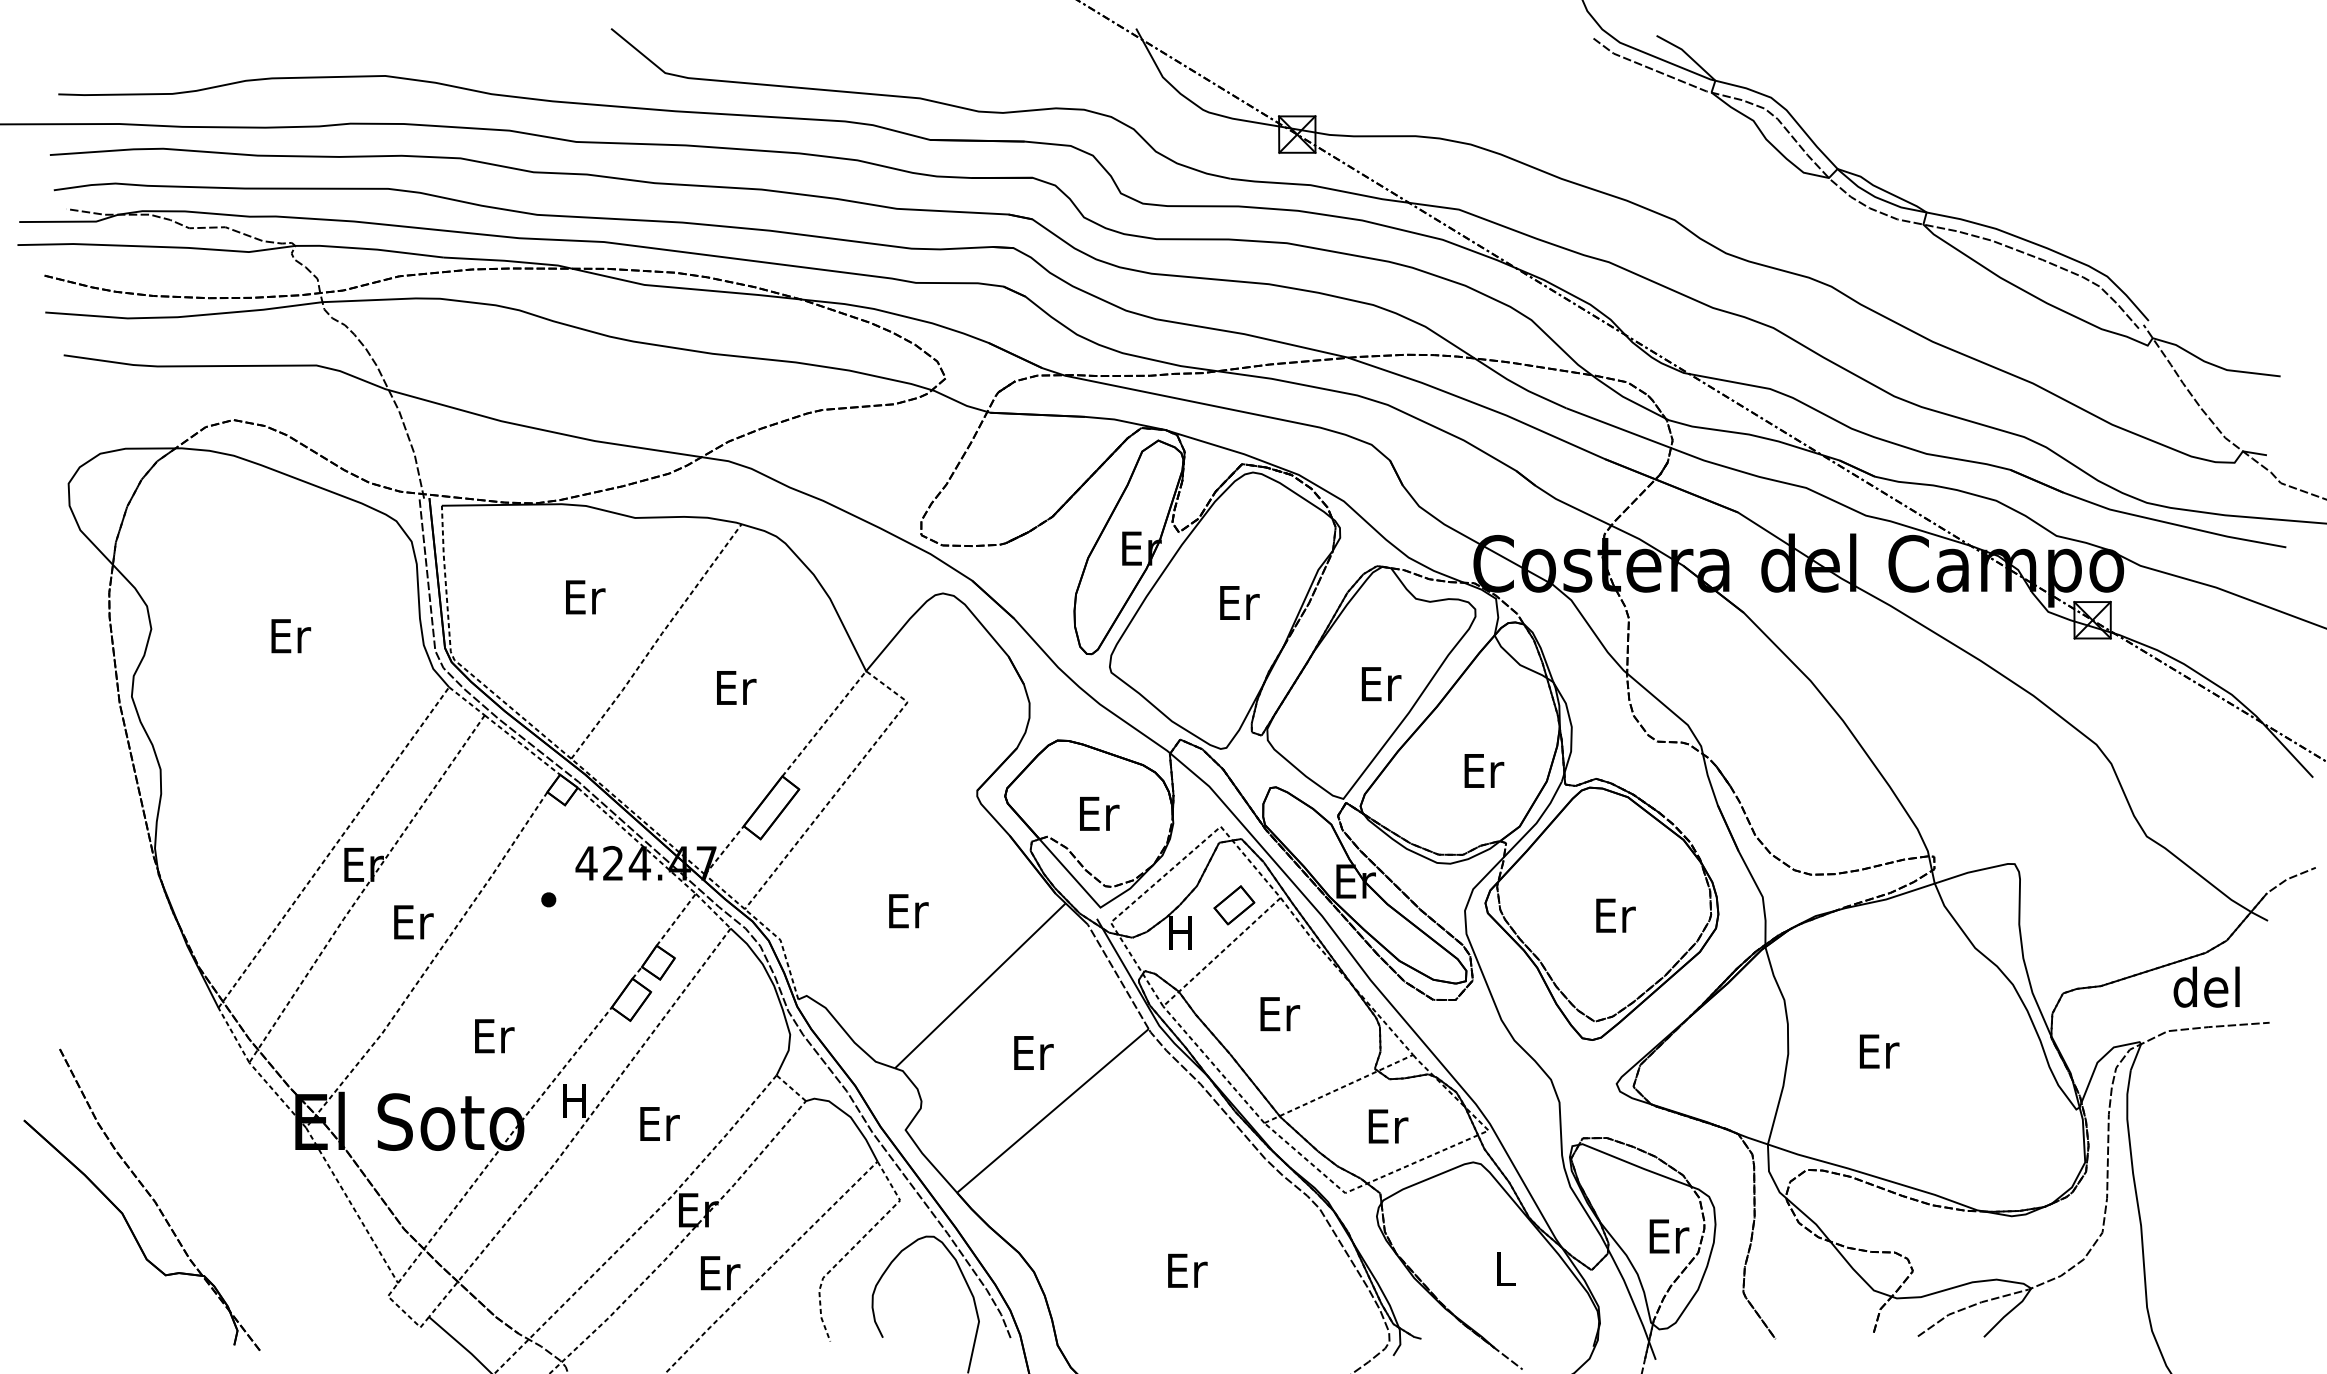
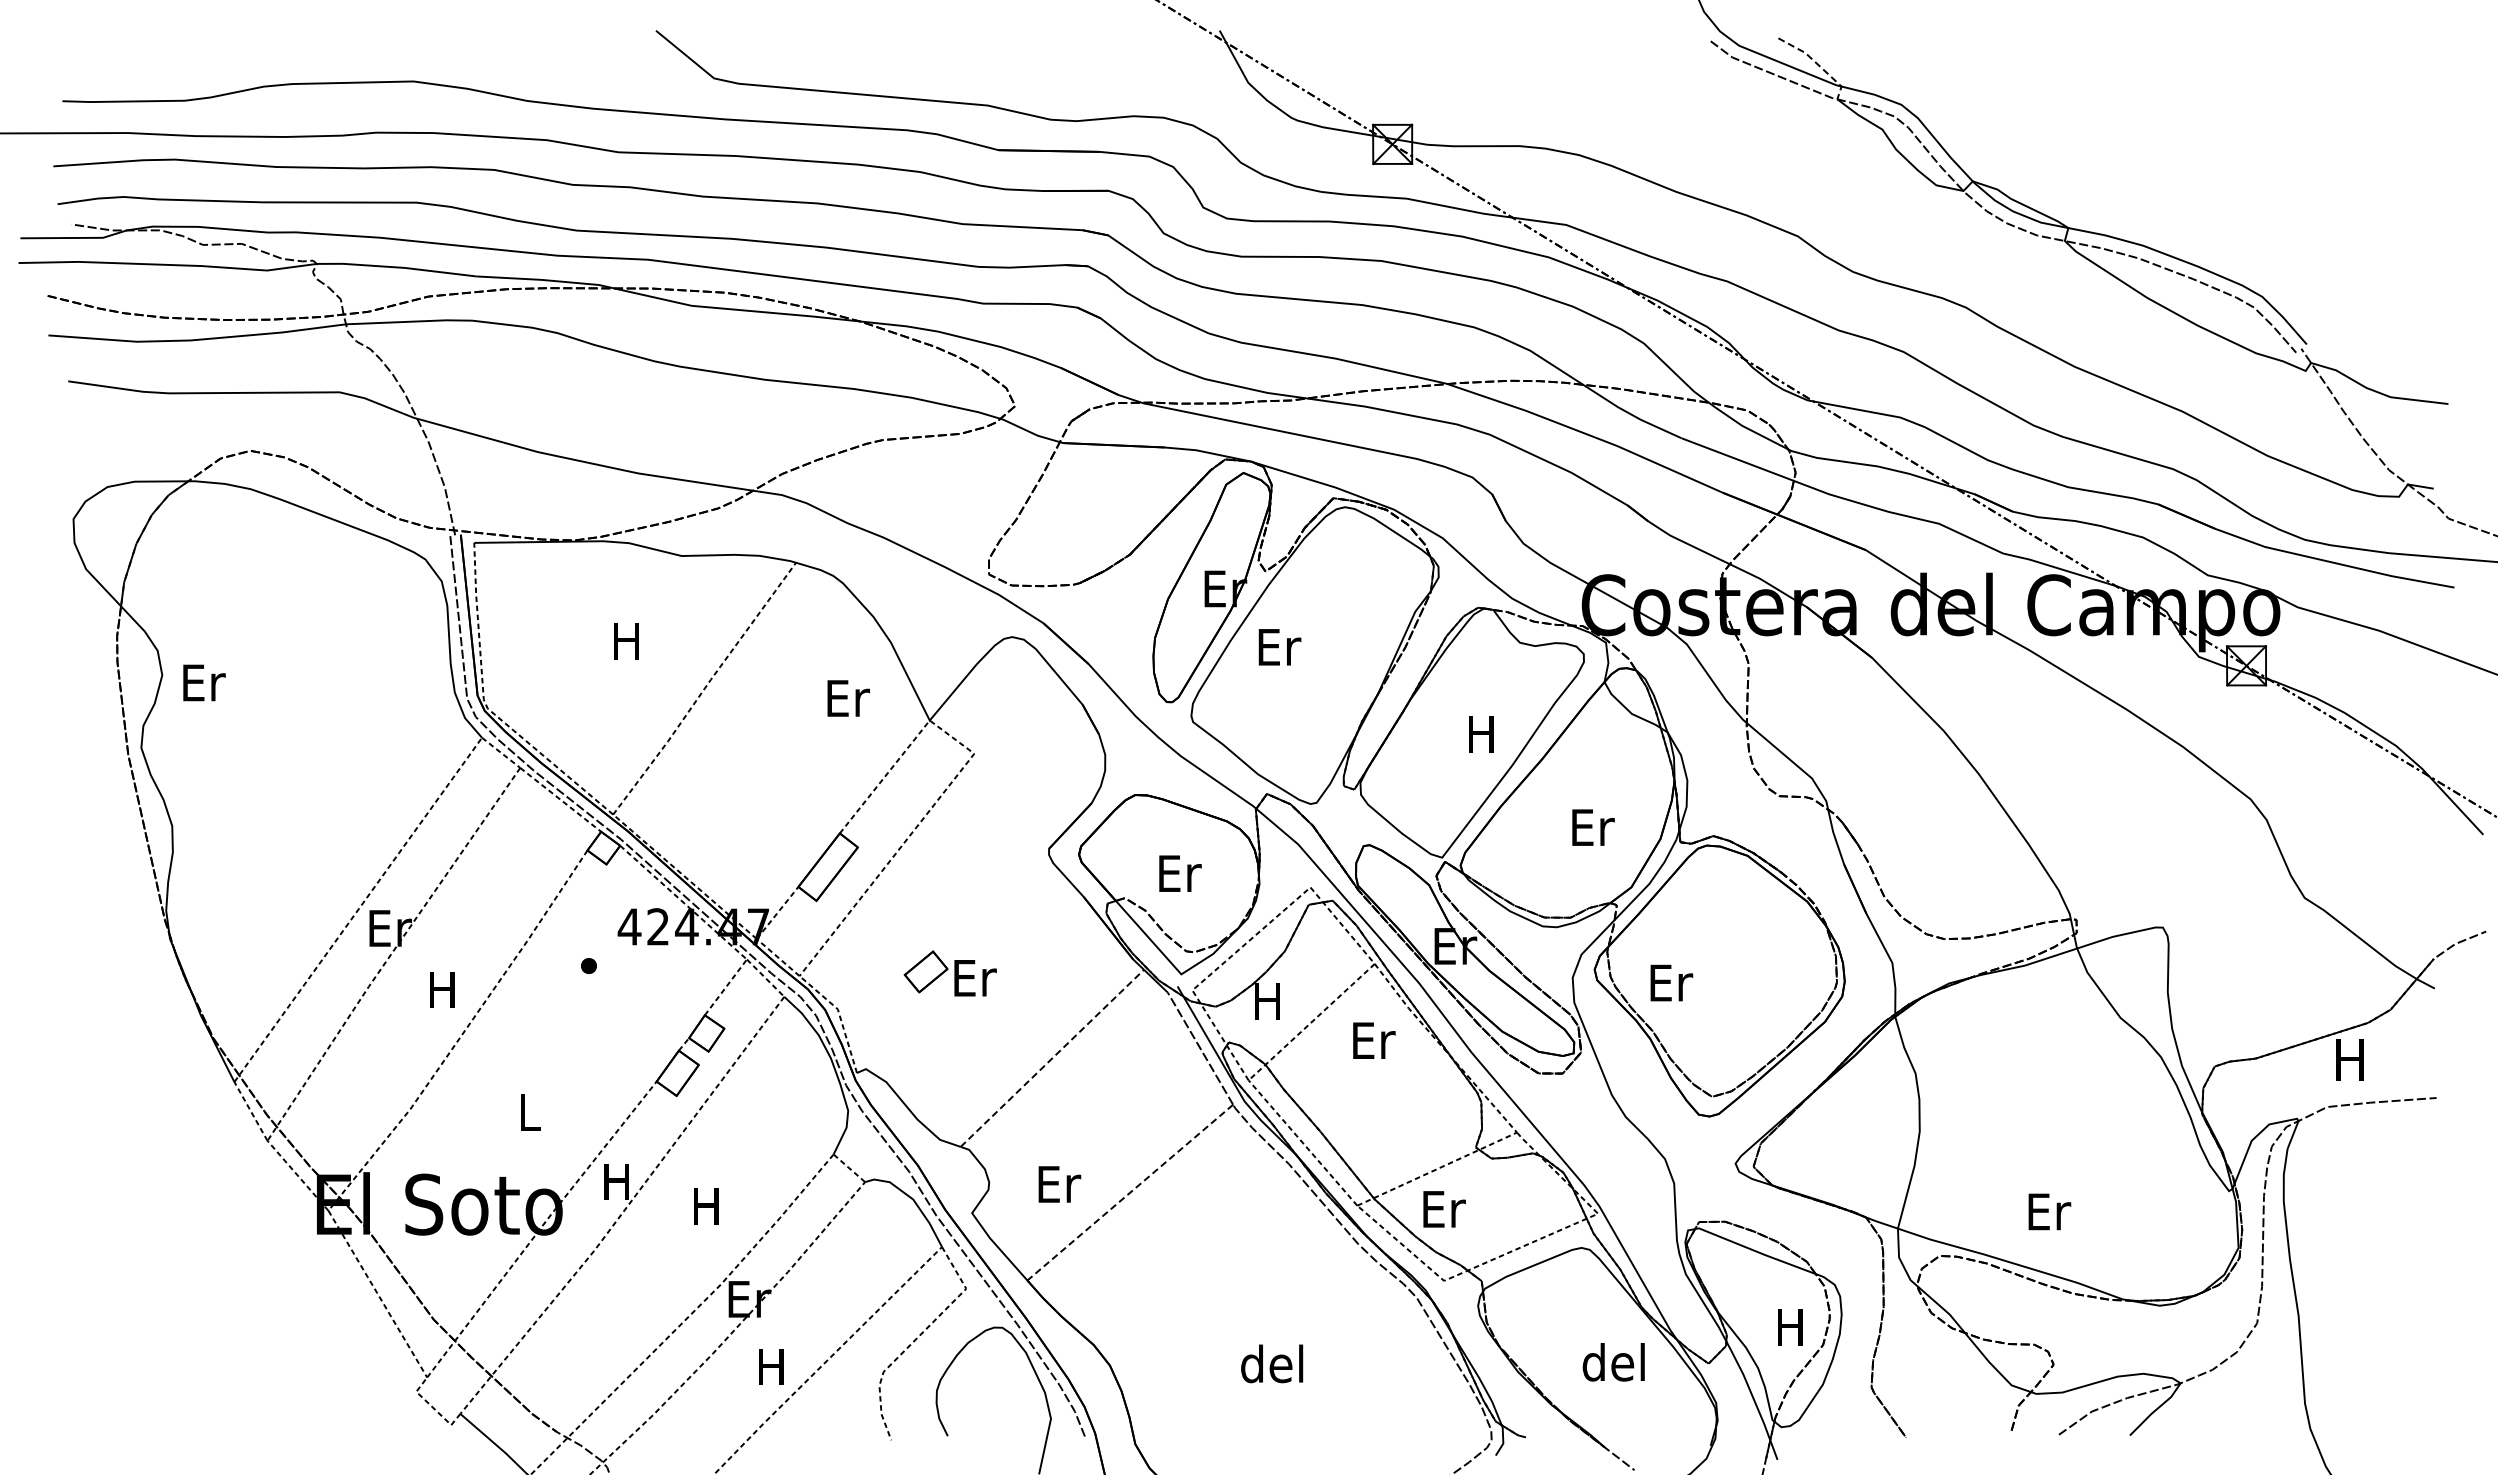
line: (1693, 60) -> (1817, 64), solid -> dashed
text: (585, 597) -> (628, 641), Er -> H
text: (1239, 603) -> (1279, 647), moved
text: (291, 635) -> (204, 682), moved
text: (1381, 684) -> (1483, 734), Er -> H
text: (736, 687) -> (848, 698), moved
part: (1233, 904) -> (925, 971), moved
text: (1615, 915) -> (1671, 982), moved
text: (414, 922) -> (444, 990), Er -> H
line: (980, 985) -> (1052, 1058), solid -> dashed
text: (2206, 986) -> (2368, 1059), del -> H
text: (1280, 1013) -> (1374, 1040), moved
text: (494, 1036) -> (530, 1112), Er -> L
text: (1879, 1051) -> (2049, 1211), moved
text: (1033, 1053) -> (1059, 1184), moved
line: (1052, 1110) -> (1129, 1192), solid -> dashed
text: (660, 1123) -> (708, 1206), Er -> H
text: (1388, 1126) -> (1444, 1209), moved
part: (148, 1195) -> (159, 1283), removed
text: (1669, 1236) -> (1792, 1327), Er -> H
text: (1502, 1269) -> (1613, 1362), L -> del
text: (1185, 1270) -> (1272, 1363), Er -> del
text: (720, 1272) -> (773, 1366), Er -> H

